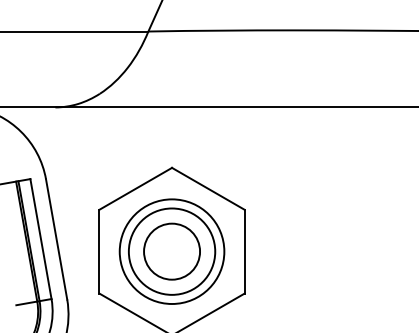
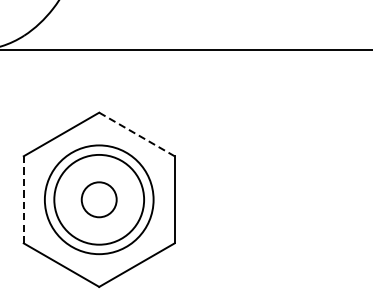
line: (208, 188) -> (137, 134), solid -> dashed
line: (99, 251) -> (23, 199), solid -> dashed
circle: (172, 251) -> (99, 199), size x0.6

